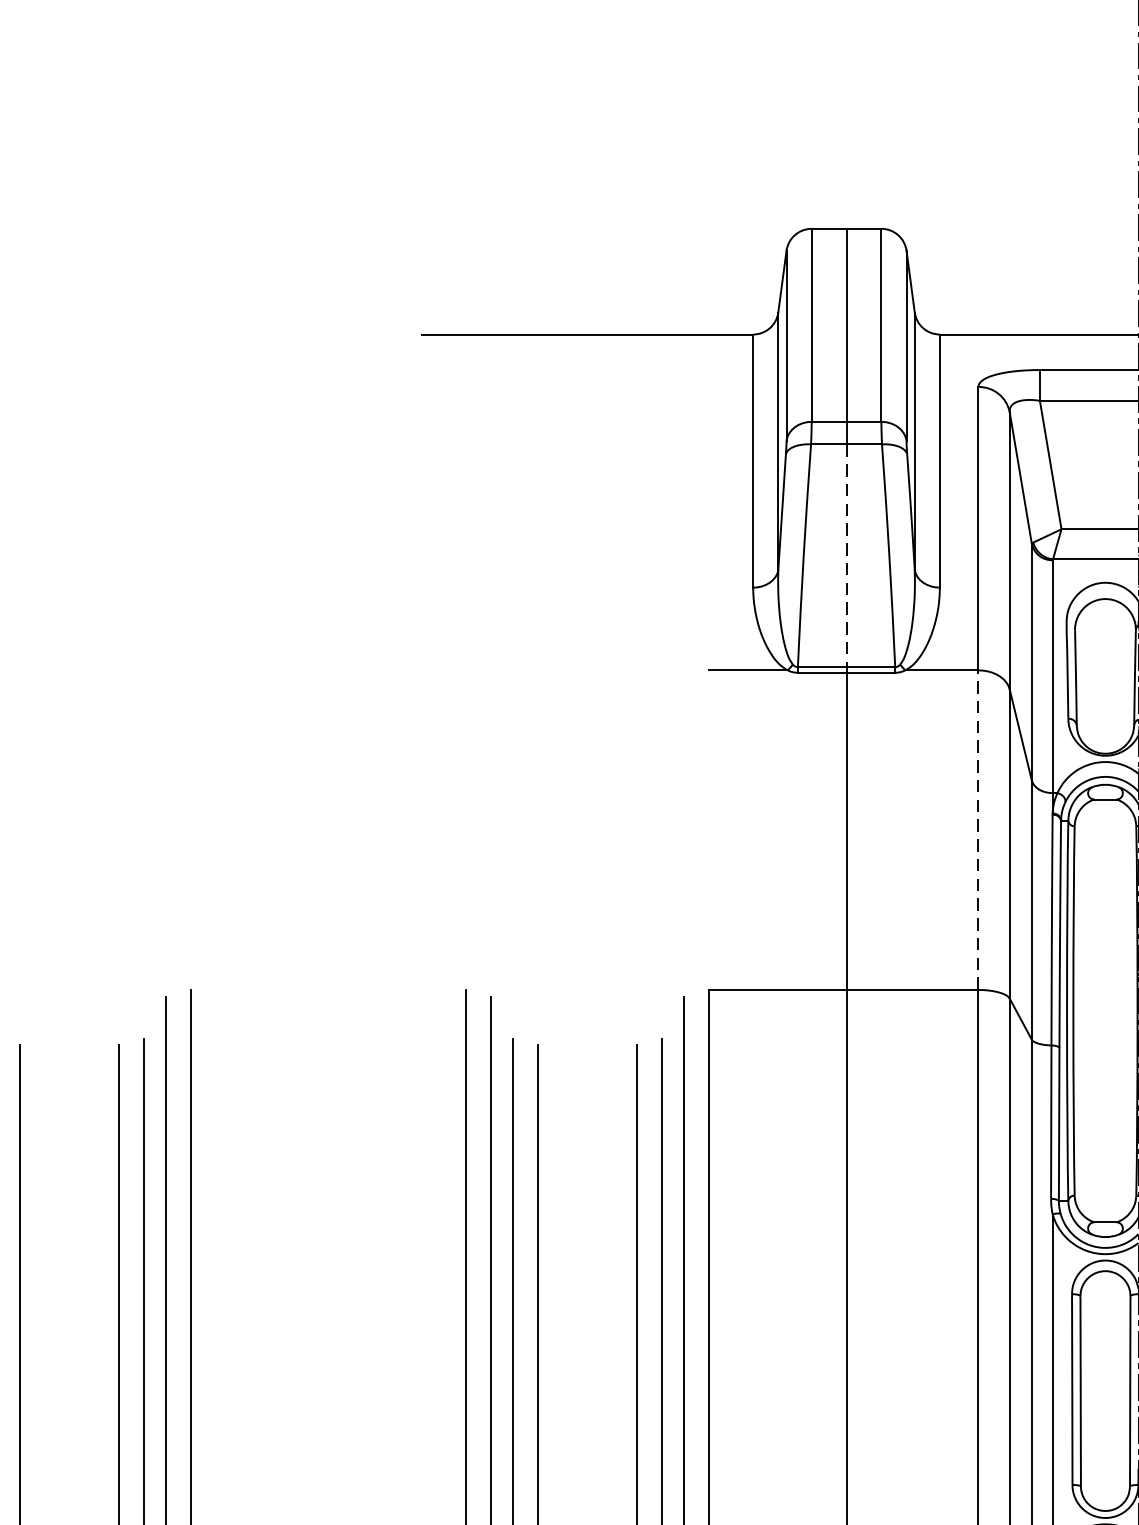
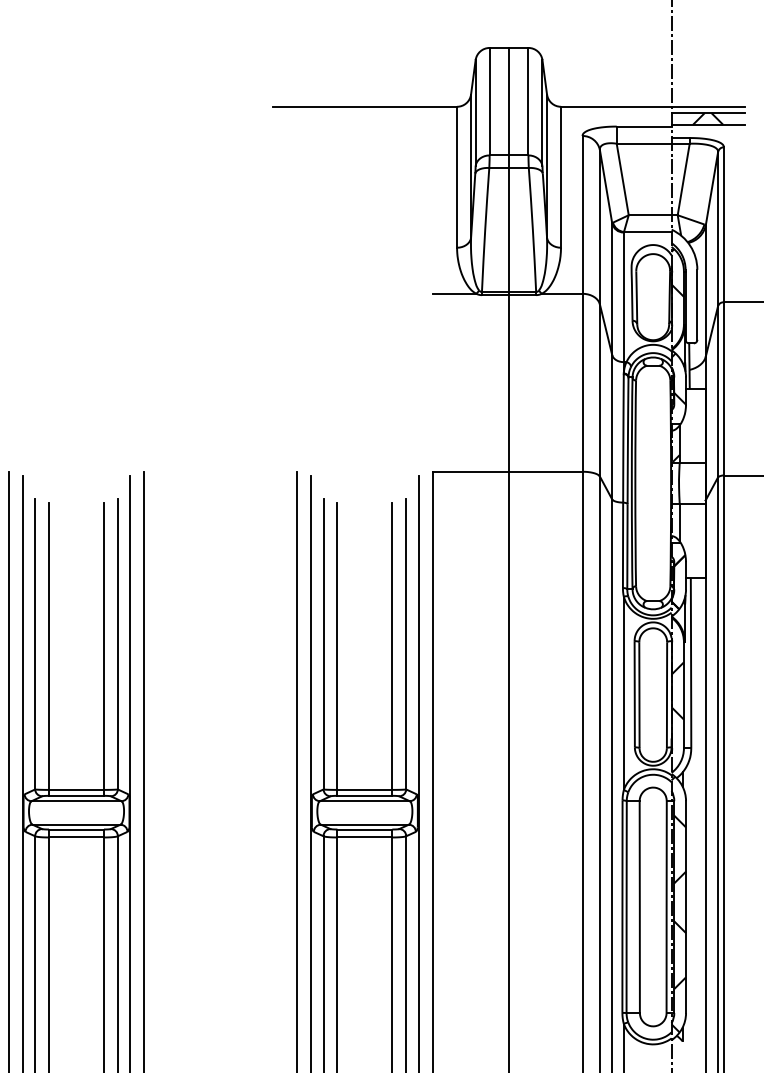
line: (847, 556) -> (509, 230), dashed -> solid
line: (978, 829) -> (582, 382), dashed -> solid

